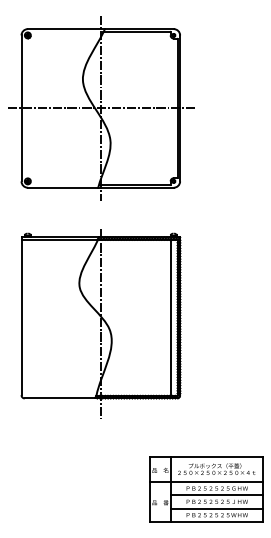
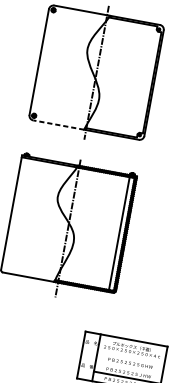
line: (102, 108) -> (97, 72), removed
line: (62, 187) -> (58, 124), solid -> dashed
line: (205, 481) -> (122, 356), removed
line: (216, 495) -> (128, 368), removed

